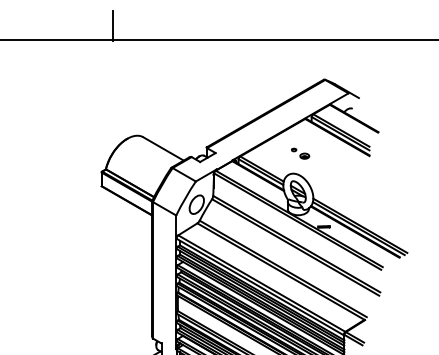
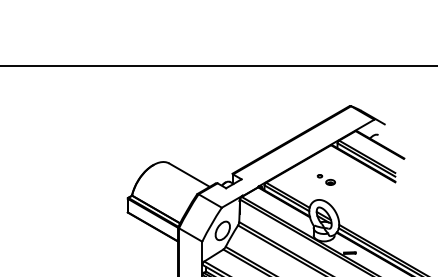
line: (112, 25) -> (138, 51), removed

